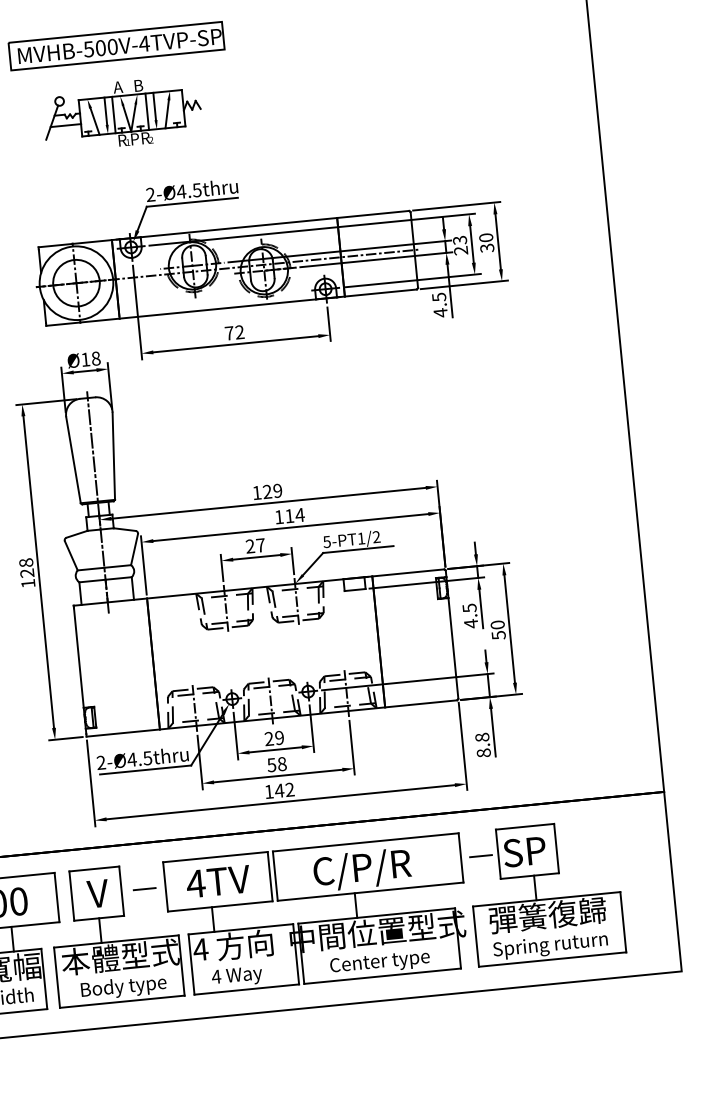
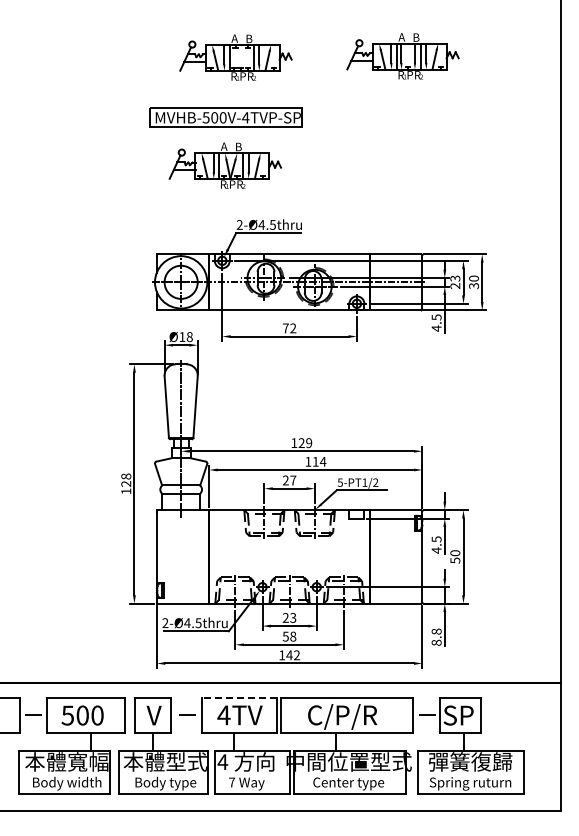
text: (279, 737) -> (293, 617), 29 -> 23
line: (215, 856) -> (239, 697), solid -> dashed
text: (215, 976) -> (231, 782), 4 -> 7

